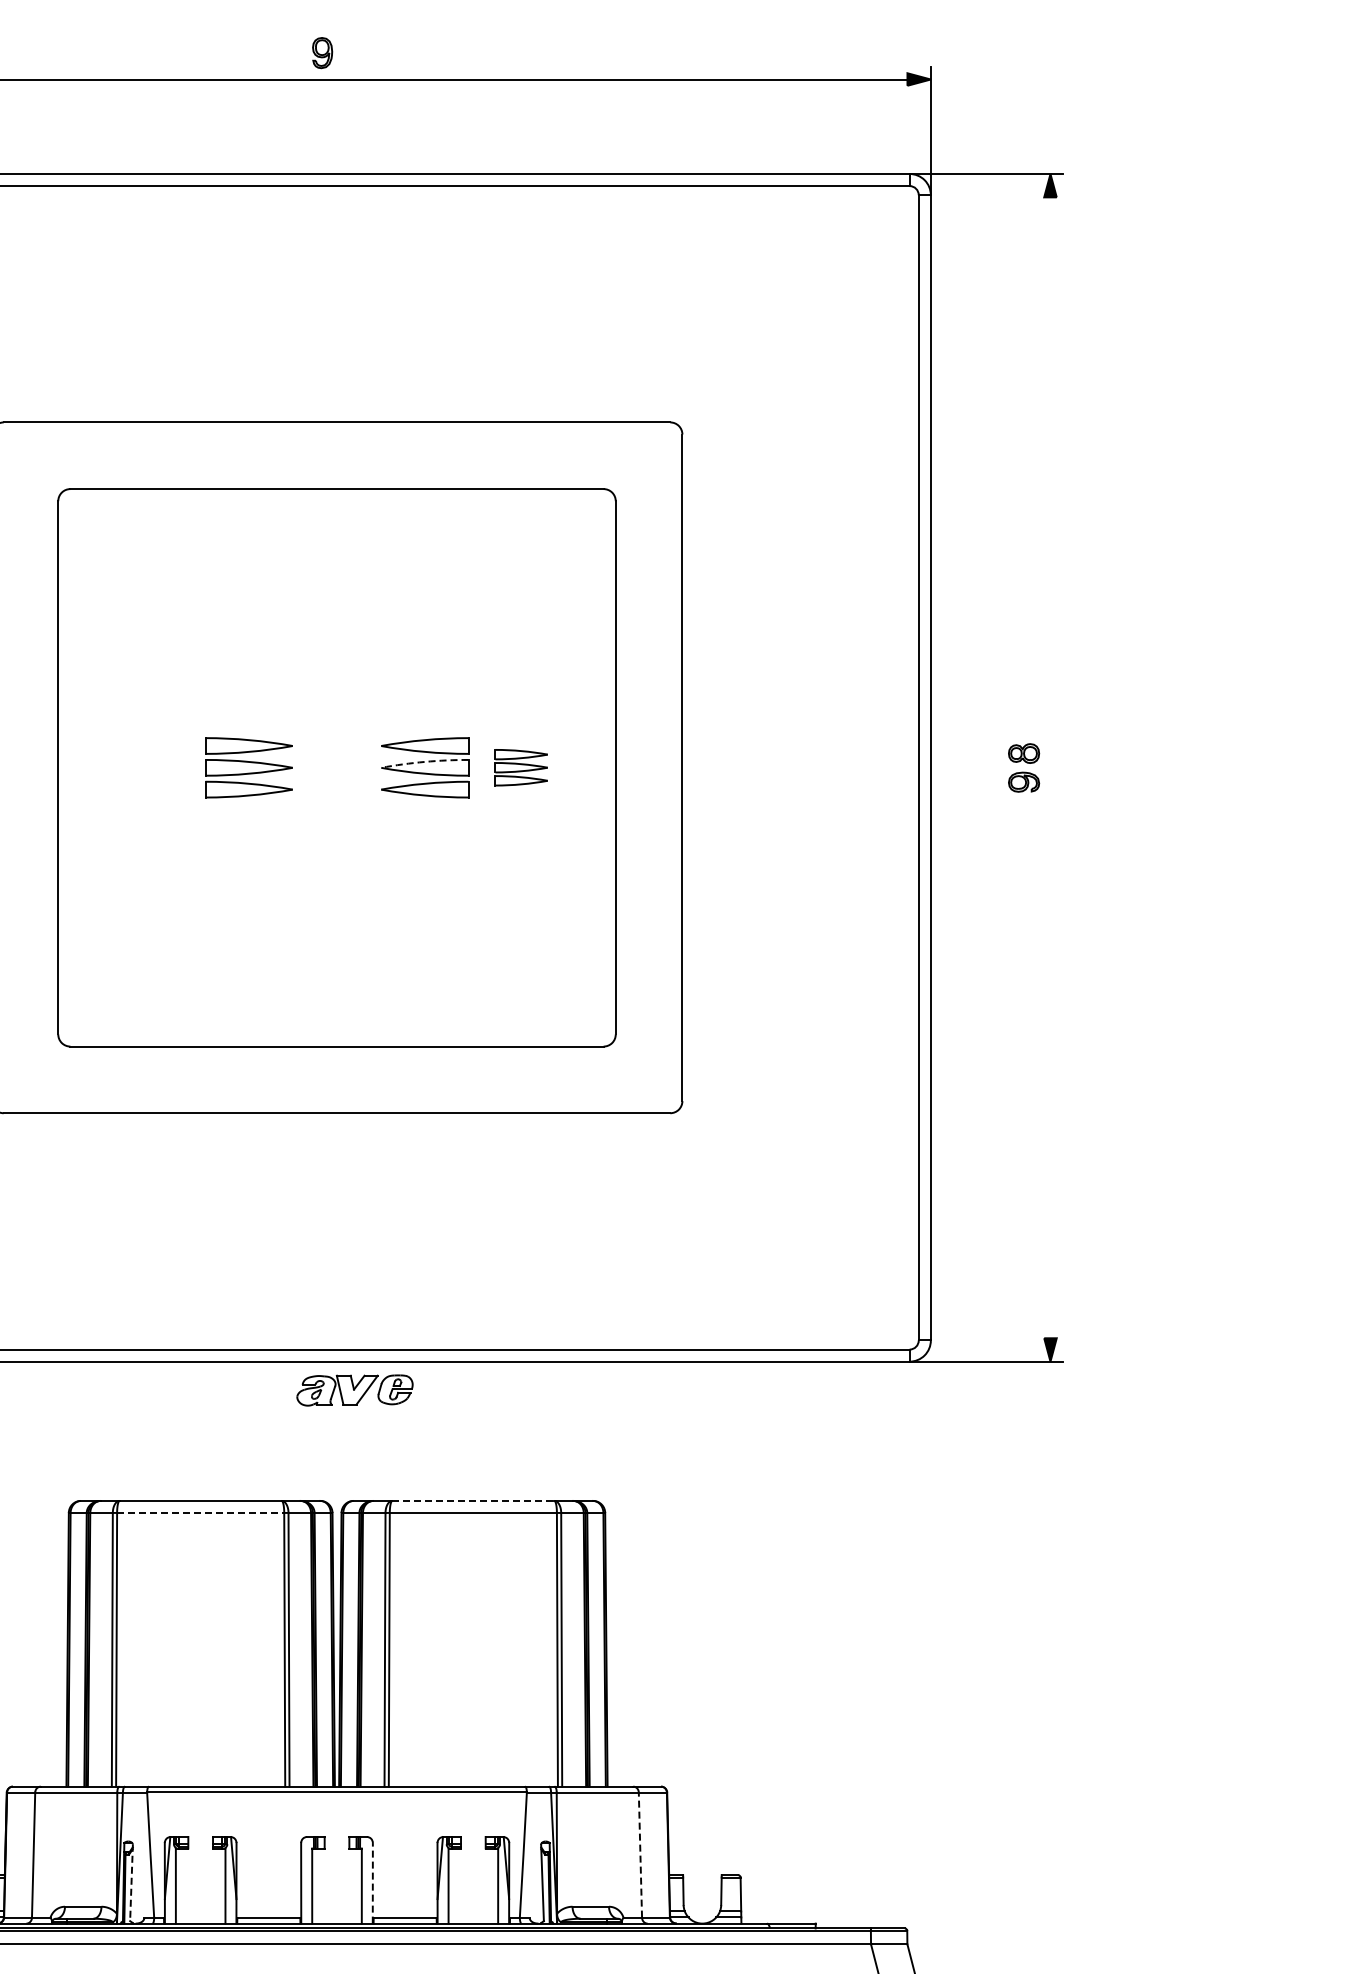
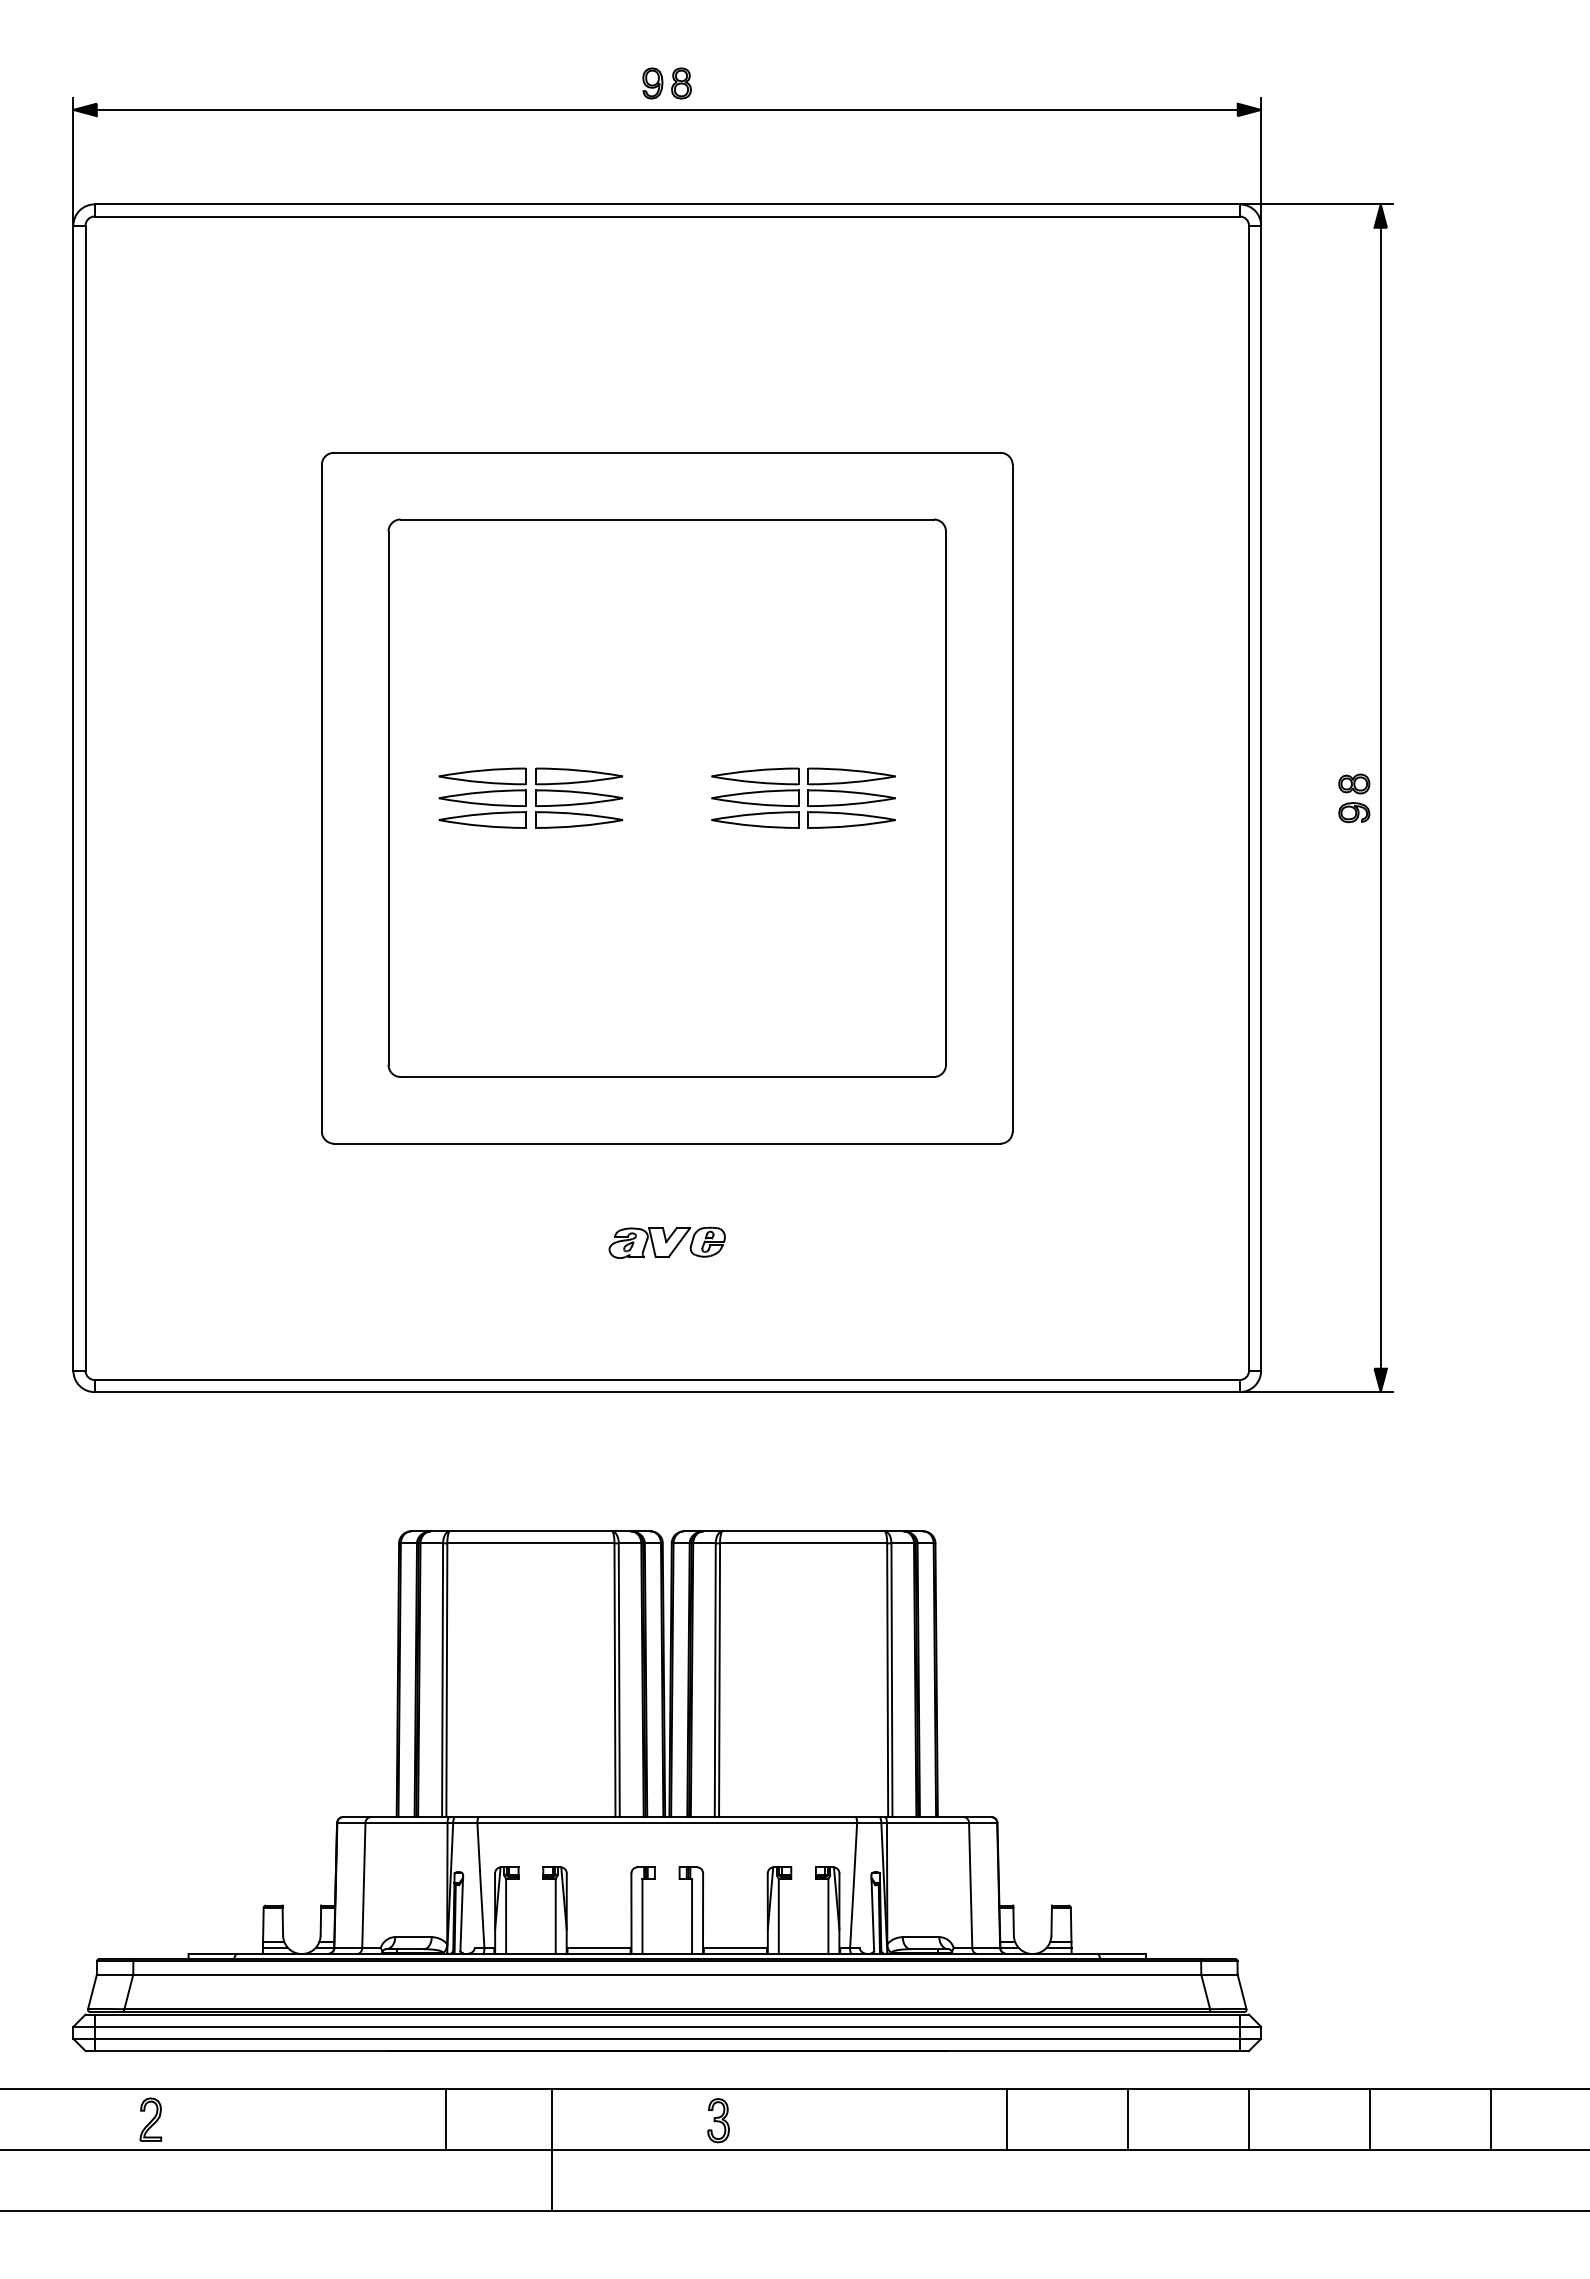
part: (351, 53) -> (681, 83), added
arc: (424, 762) -> (754, 792), dashed -> solid
part: (152, 767) -> (482, 797), added
part: (521, 767) -> (851, 797), size x1.67
line: (1050, 767) -> (1380, 797), added
part: (354, 1390) -> (666, 1242), moved
line: (474, 1501) -> (804, 1531), dashed -> solid
line: (200, 1513) -> (530, 1543), dashed -> solid
line: (640, 1855) -> (970, 1885), dashed -> solid
line: (131, 1883) -> (461, 1913), dashed -> solid
line: (373, 1883) -> (703, 1913), dashed -> solid

